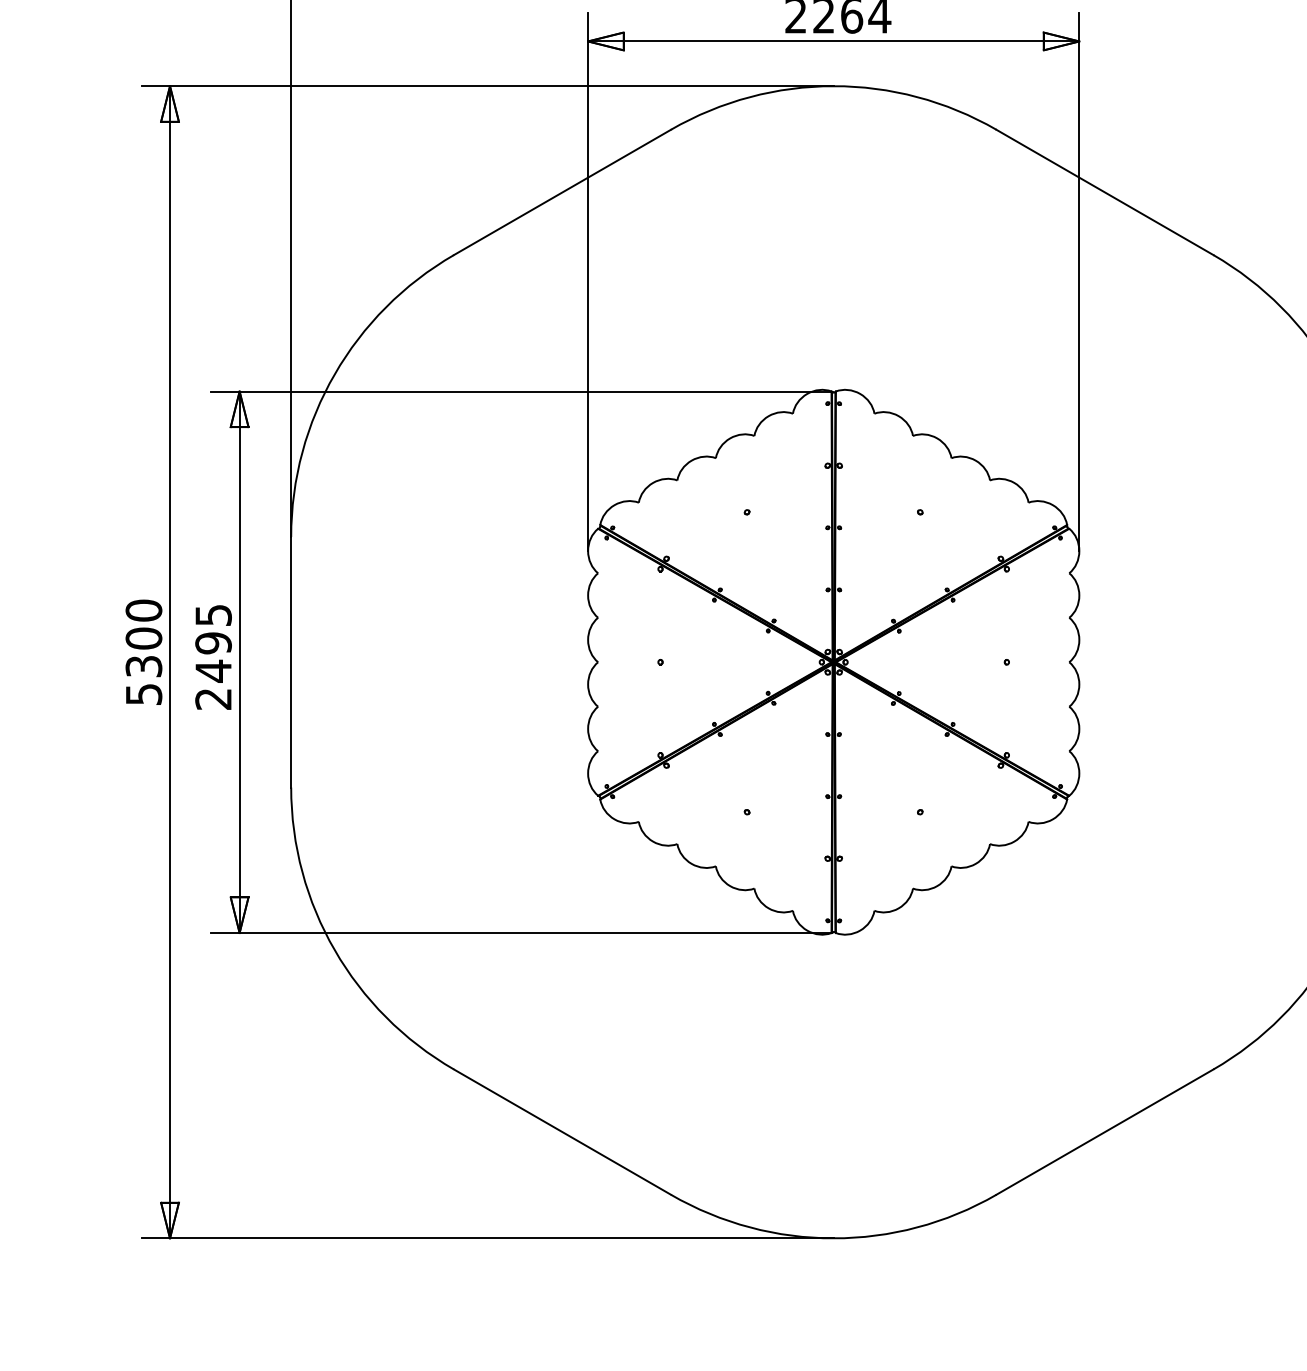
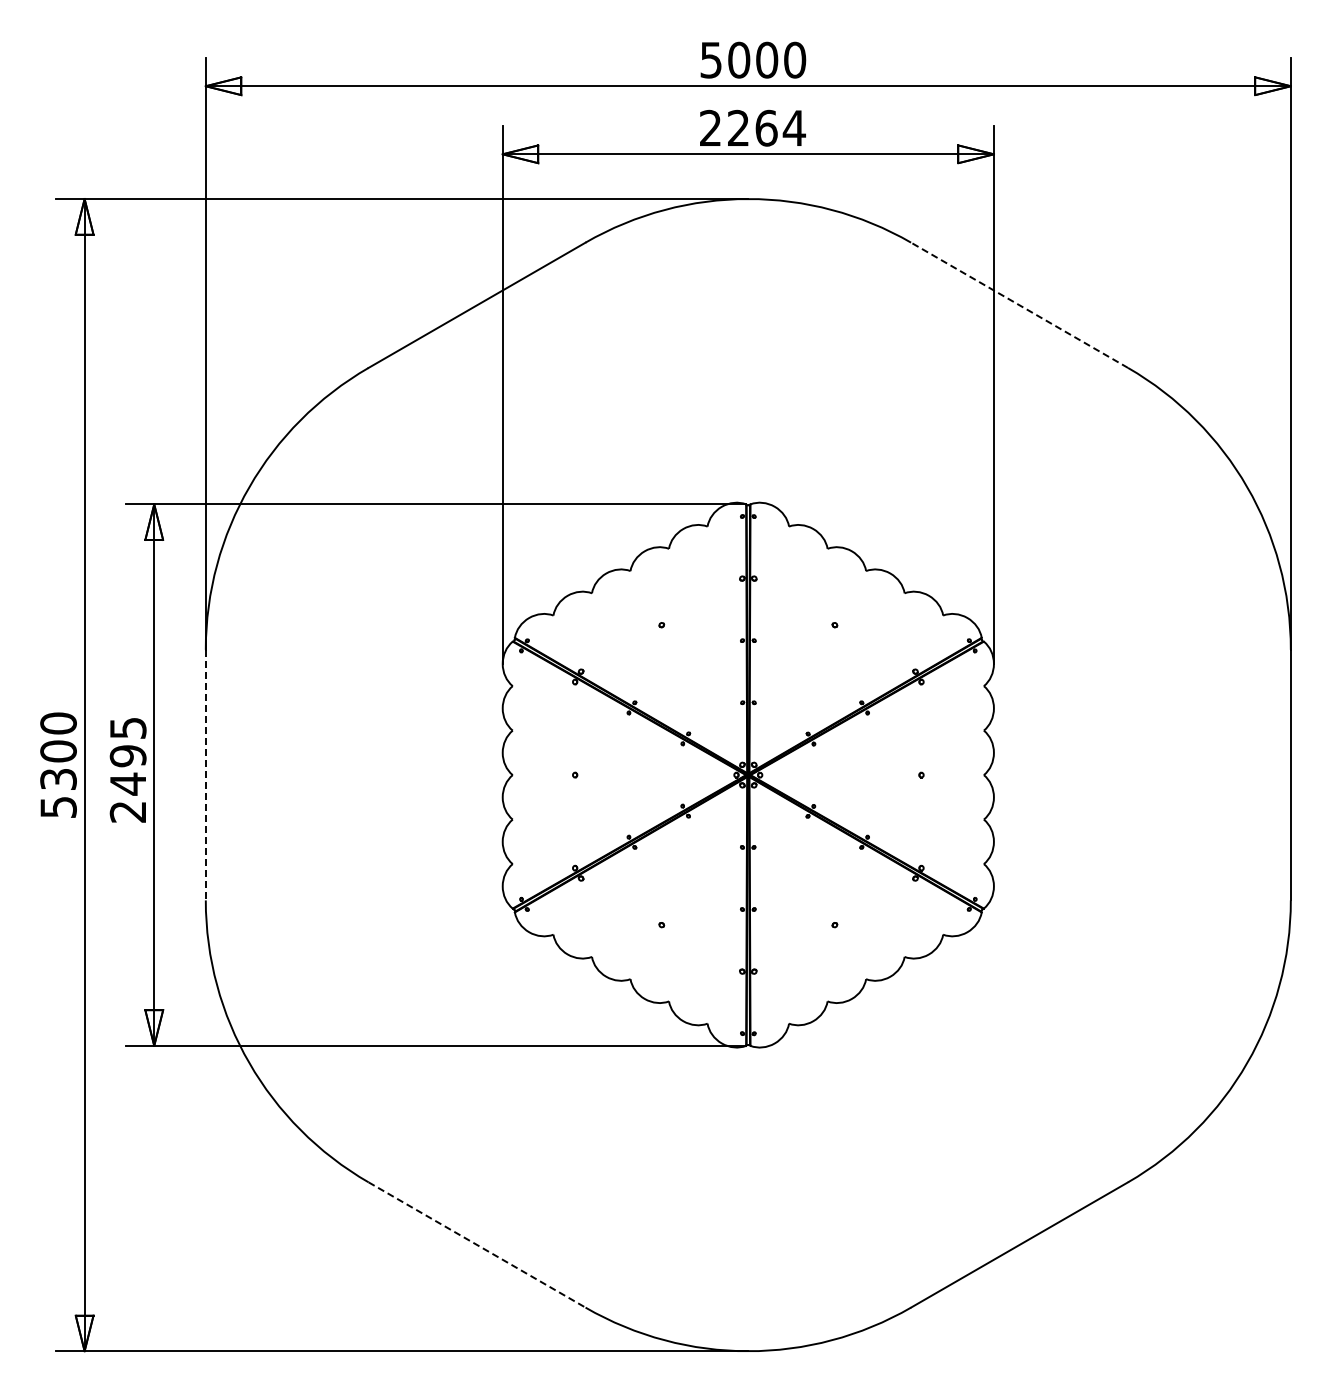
line: (1104, 192) -> (1019, 305), solid -> dashed
line: (290, 662) -> (205, 775), solid -> dashed
line: (562, 1132) -> (477, 1245), solid -> dashed

